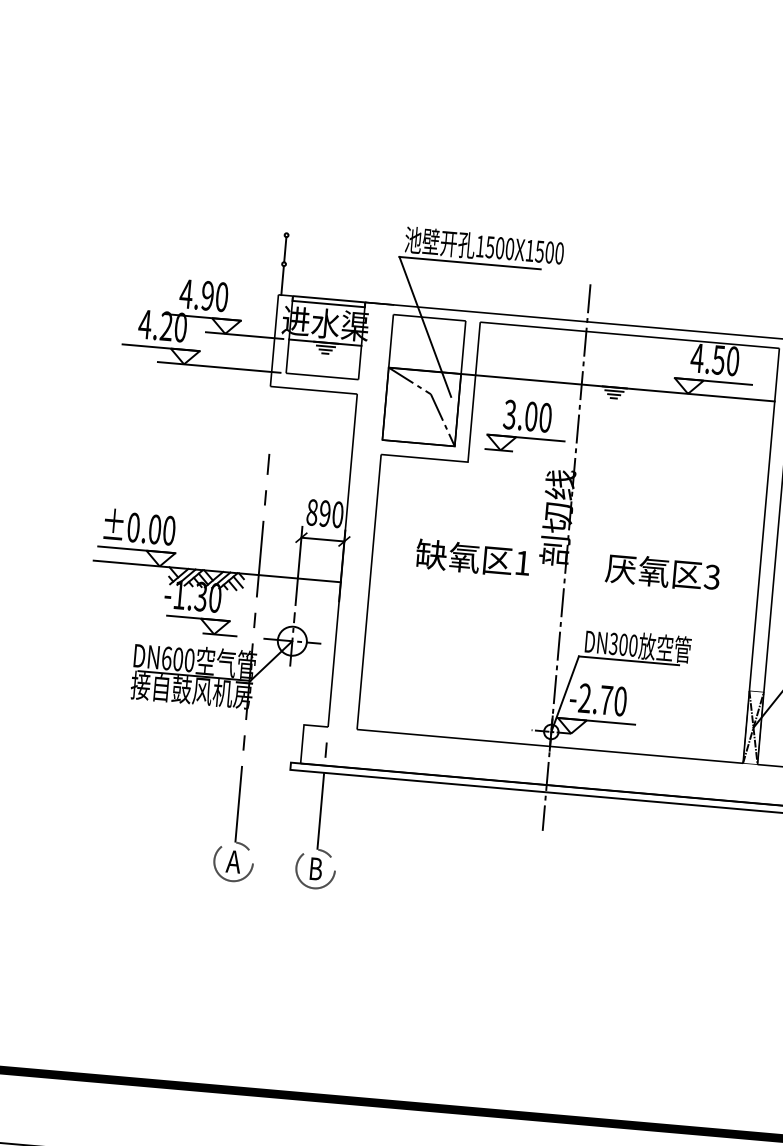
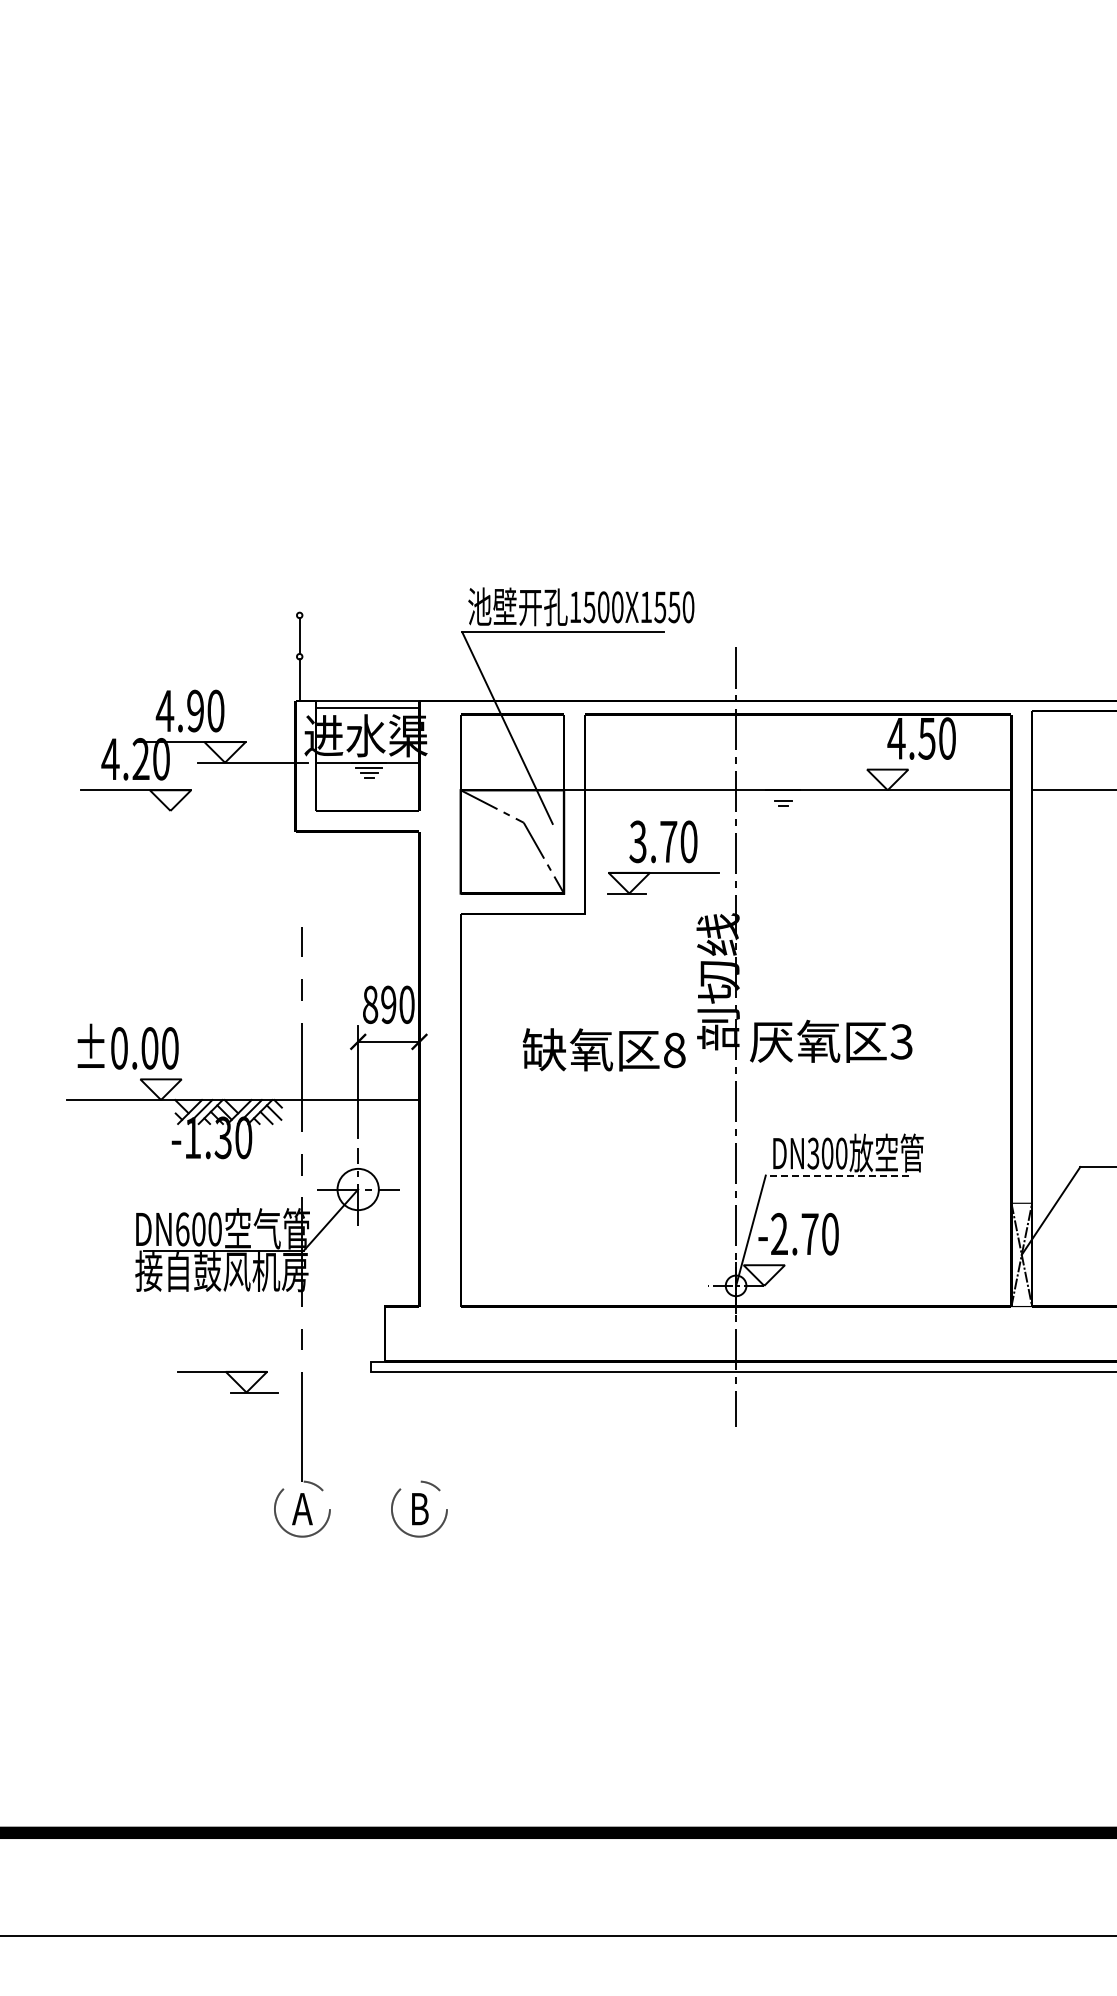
text: (549, 252) -> (674, 607), 1500X1500 -> 1500X1550
line: (219, 367) -> (220, 810), removed
line: (713, 381) -> (922, 769), removed
line: (614, 391) -> (783, 795), removed
text: (531, 416) -> (668, 841), 3.00 -> 3.70
line: (136, 549) -> (126, 1079), removed
text: (522, 563) -> (674, 1050), 1 -> 8
text: (663, 571) -> (831, 1040), moved
part: (201, 626) -> (227, 1382), moved
line: (628, 660) -> (836, 1175), solid -> dashed
line: (596, 721) -> (798, 1265), removed
line: (322, 795) -> (419, 1404), removed

